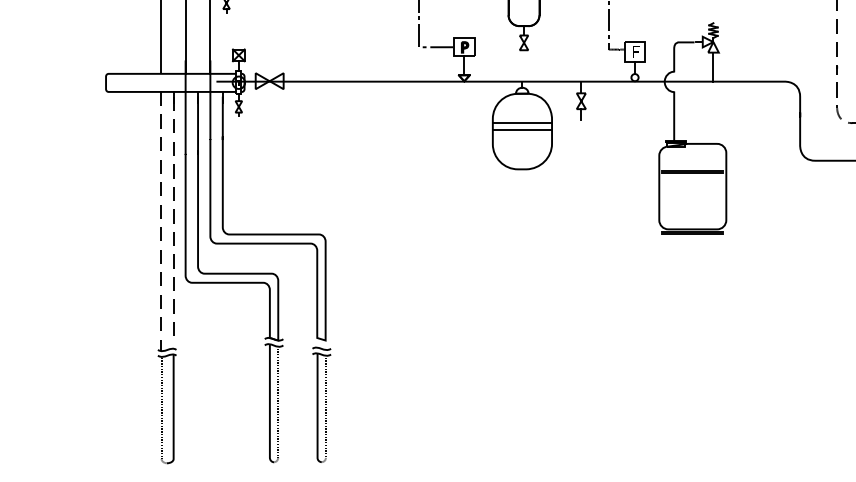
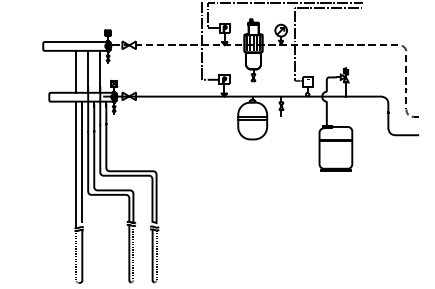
line: (173, 218) -> (82, 163), dashed -> solid
line: (161, 222) -> (76, 165), dashed -> solid

